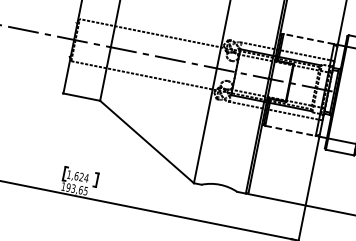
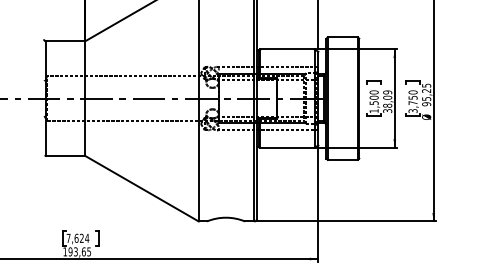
line: (308, 38) -> (286, 49), dashed -> solid
line: (290, 130) -> (287, 147), dashed -> solid
text: (69, 173) -> (68, 237), 1,624 -> 7,624

